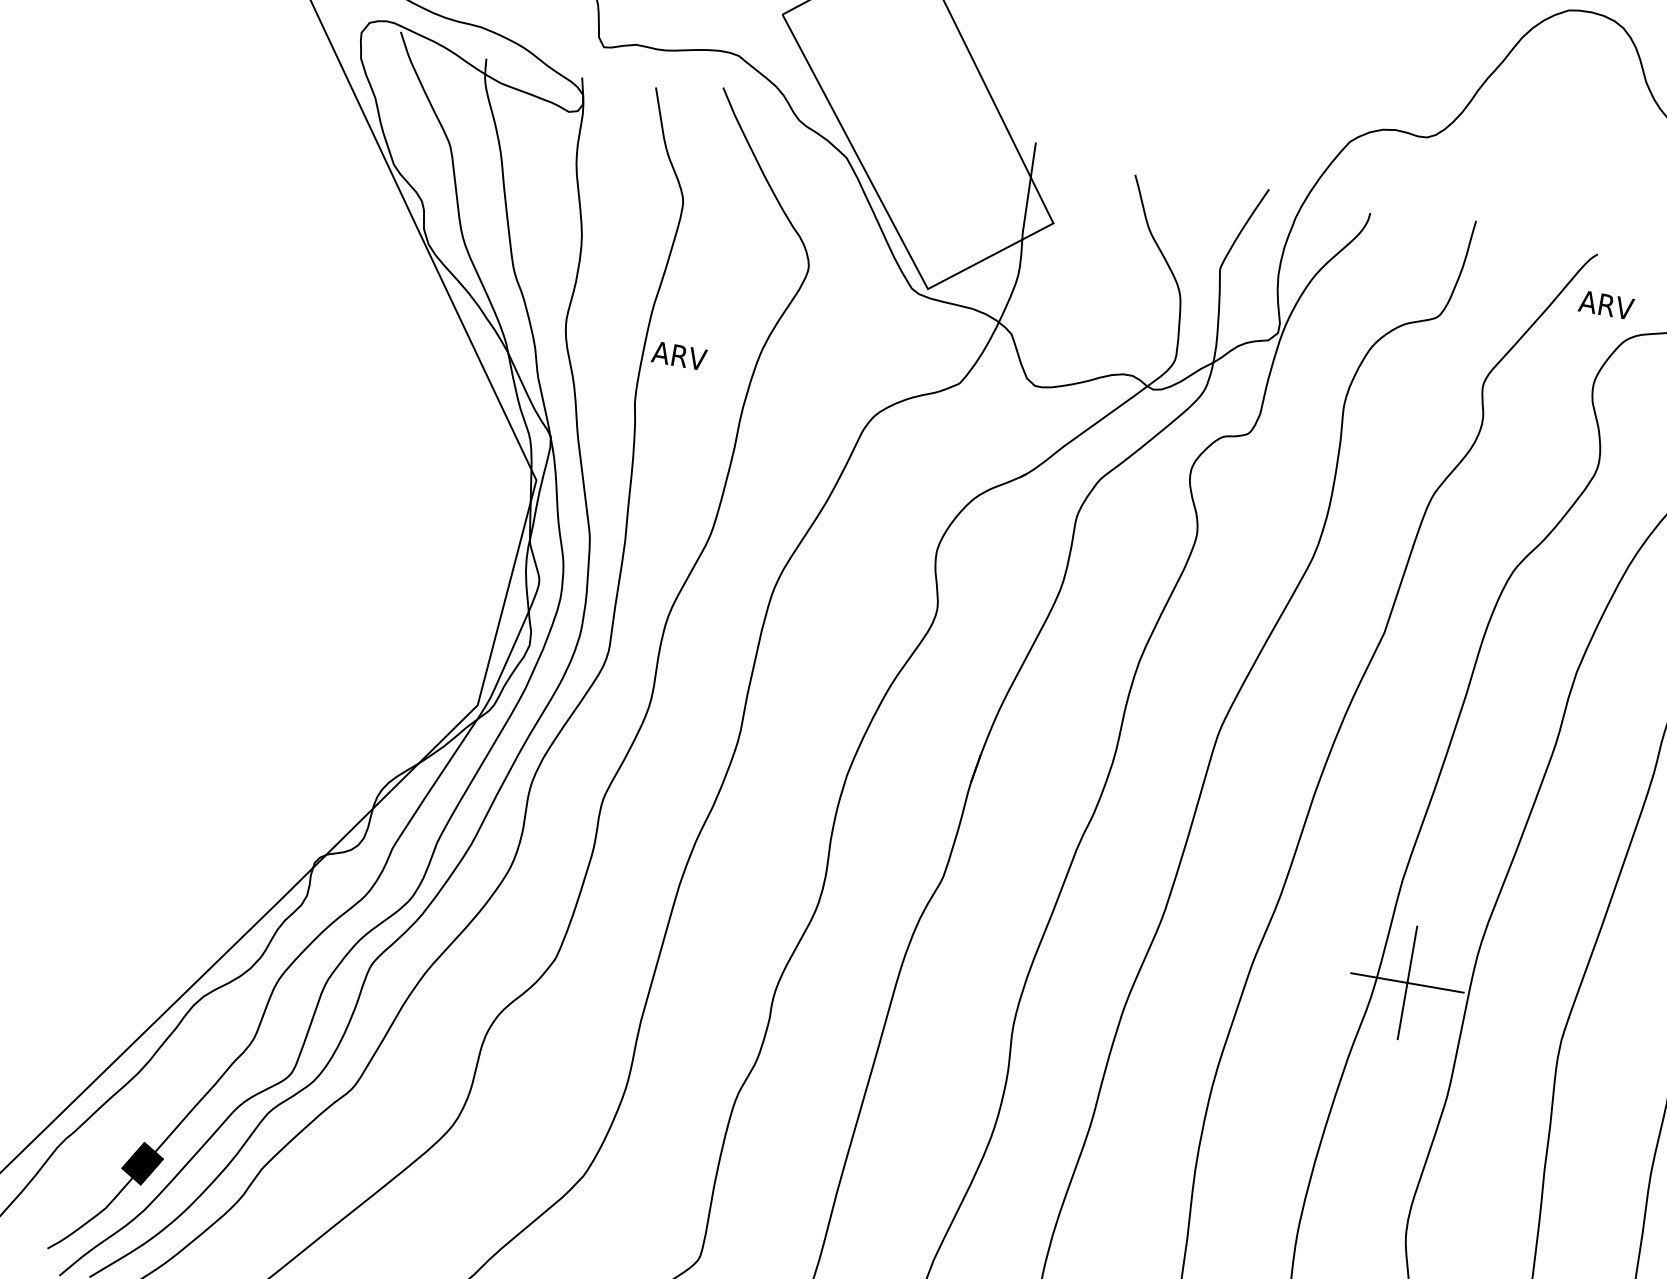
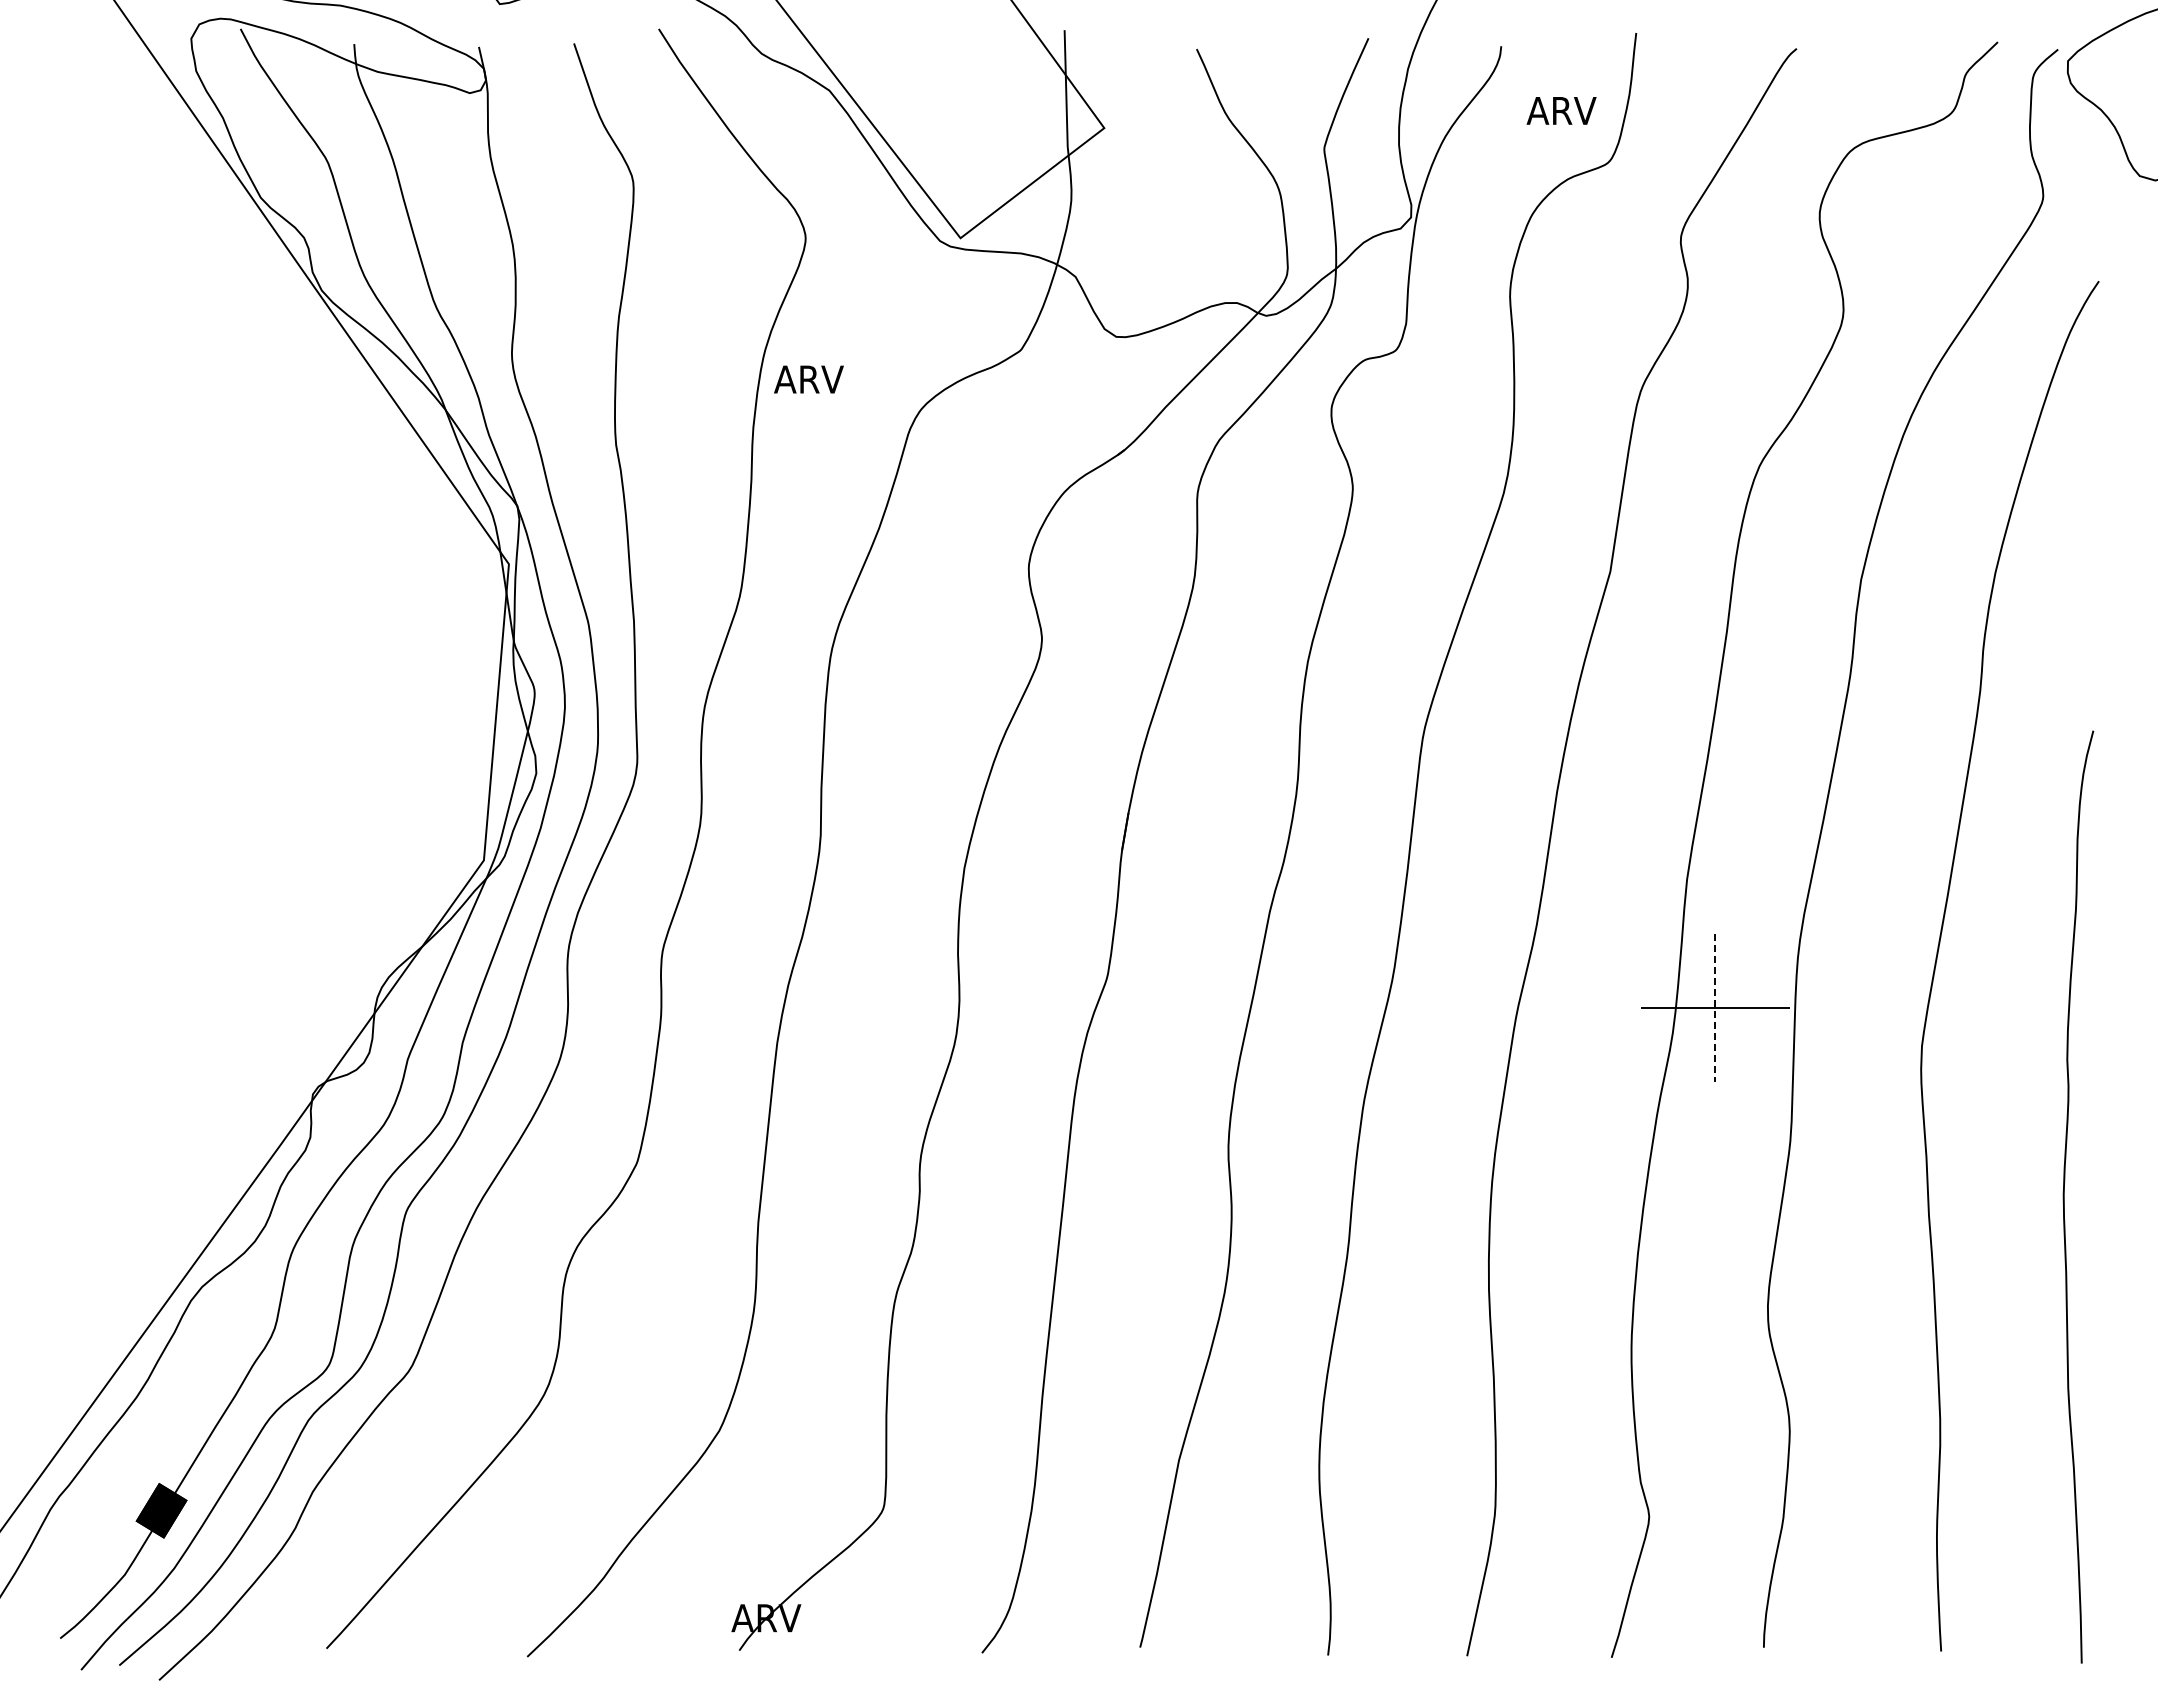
text: (1606, 304) -> (1561, 110), moved
text: (679, 355) -> (808, 379), moved
line: (1407, 983) -> (1715, 1008), solid -> dashed

